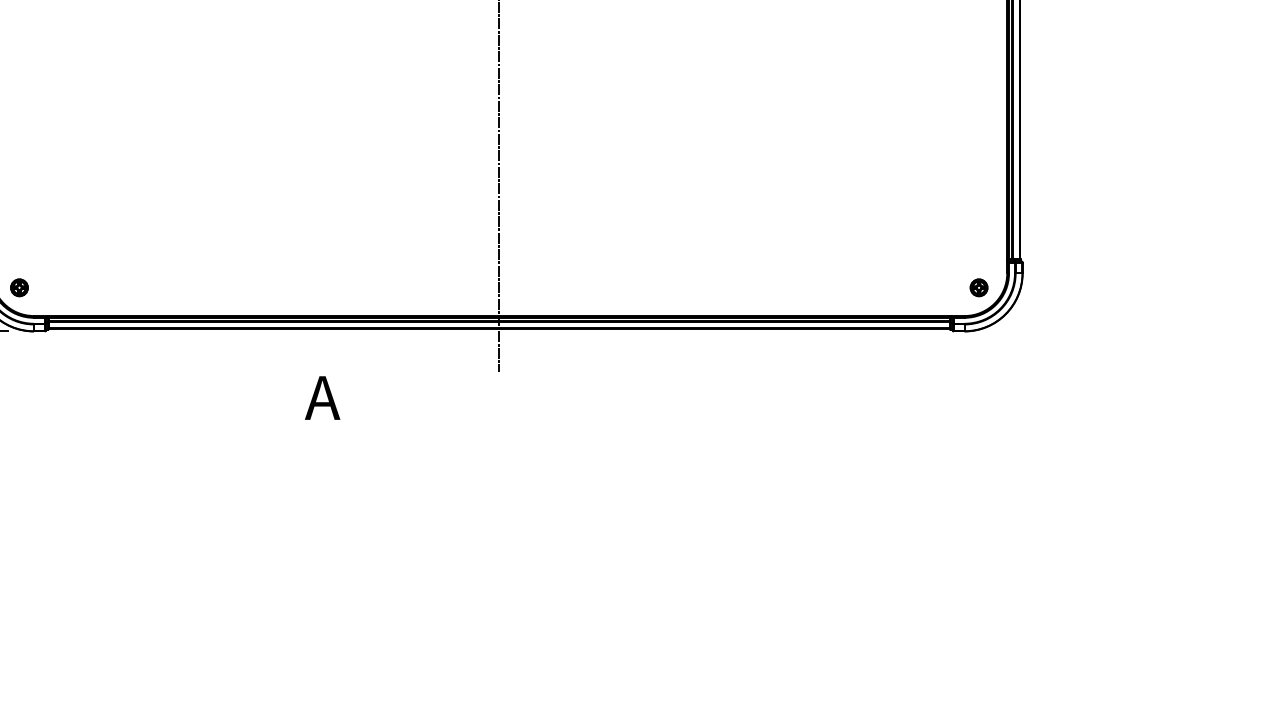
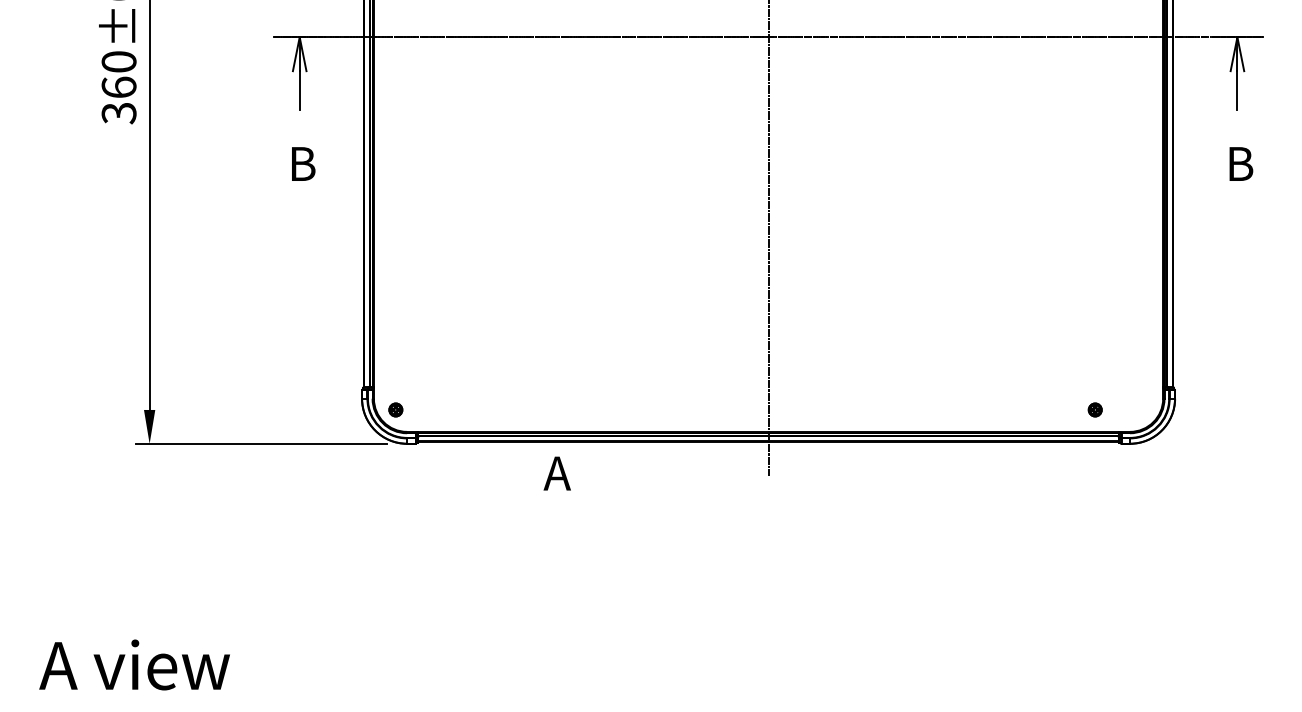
part: (978, 287) -> (1094, 409), moved
text: (321, 397) -> (556, 473), moved

